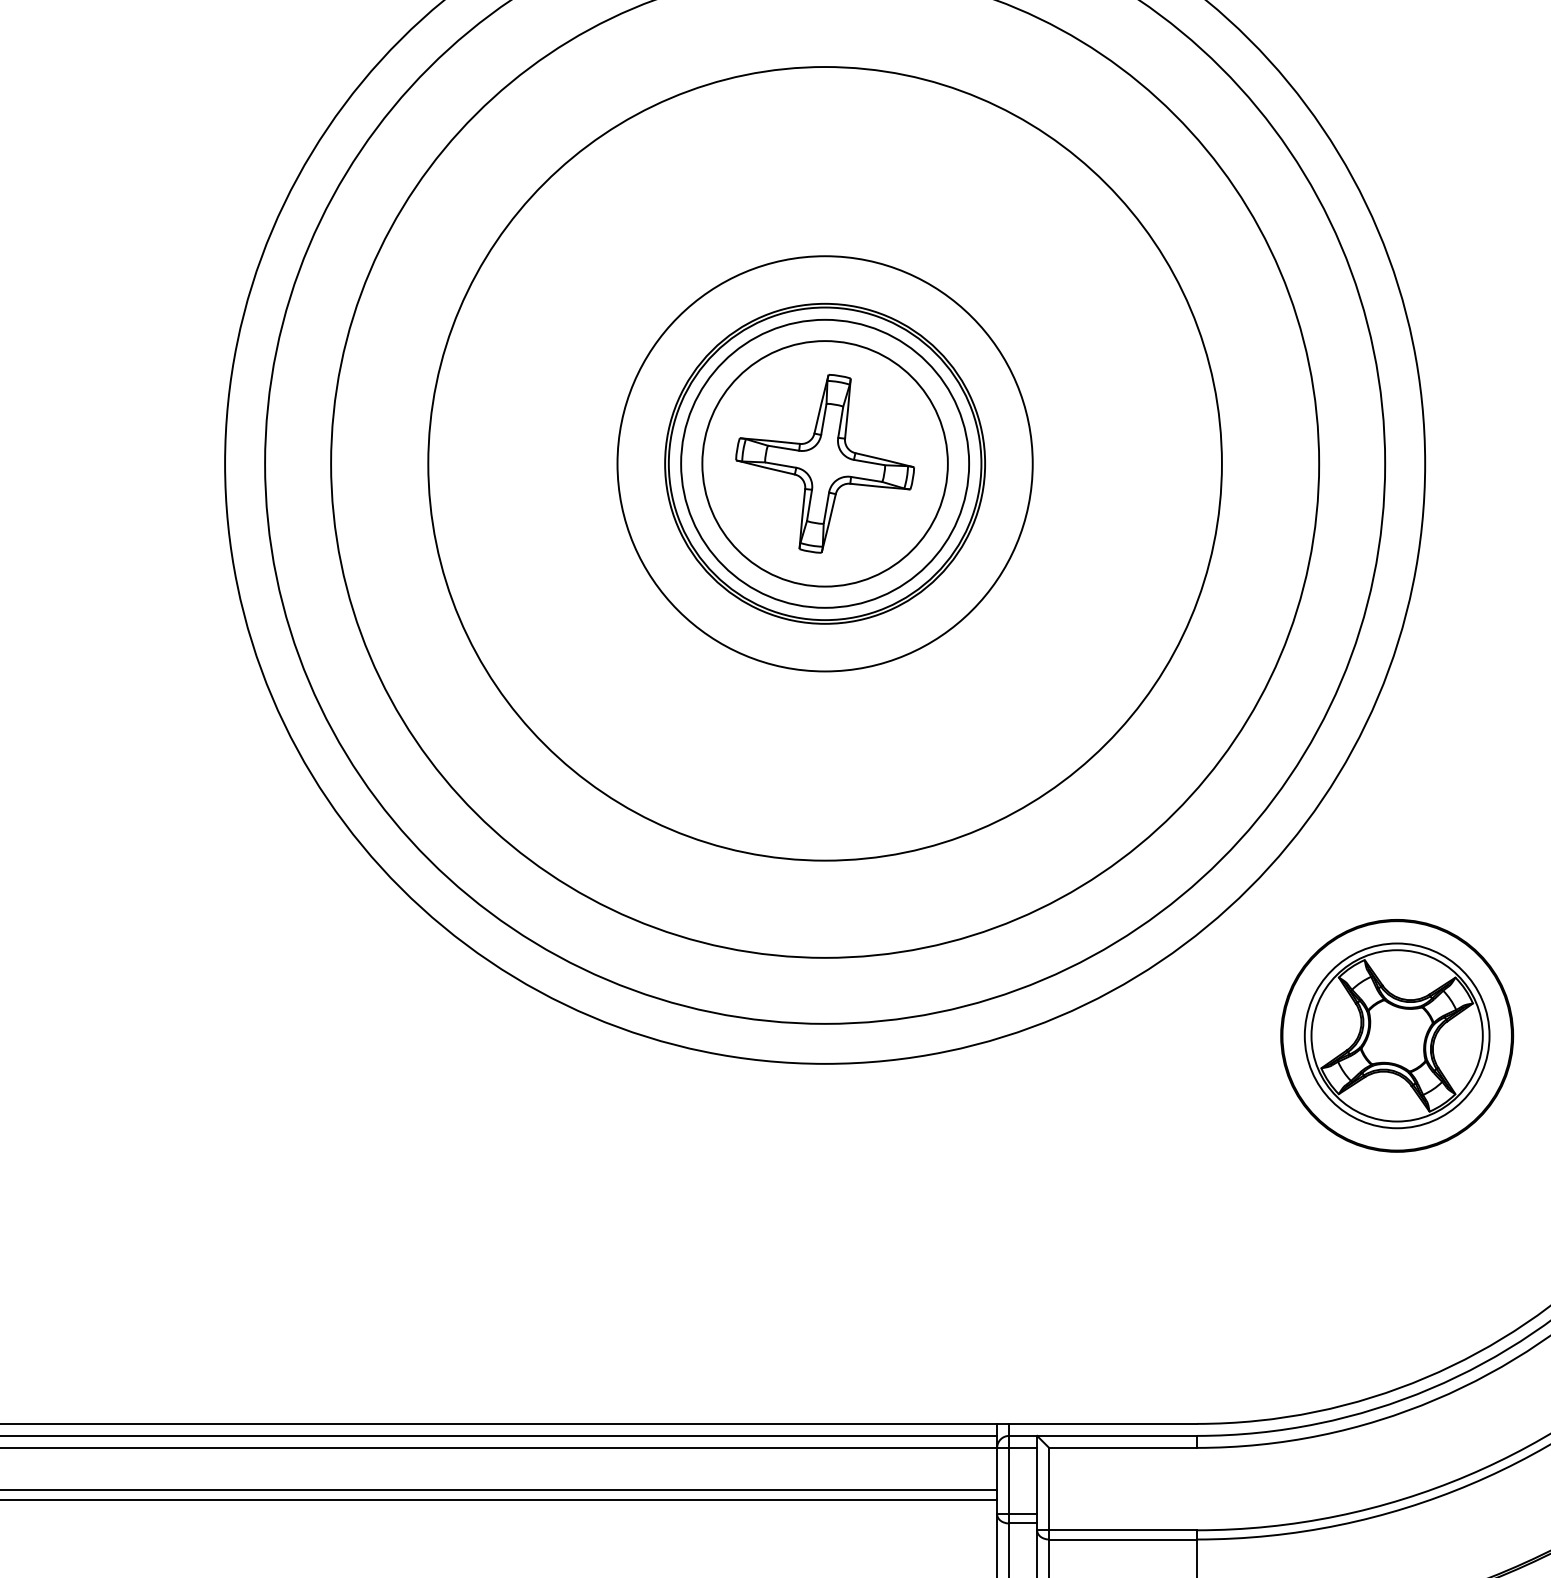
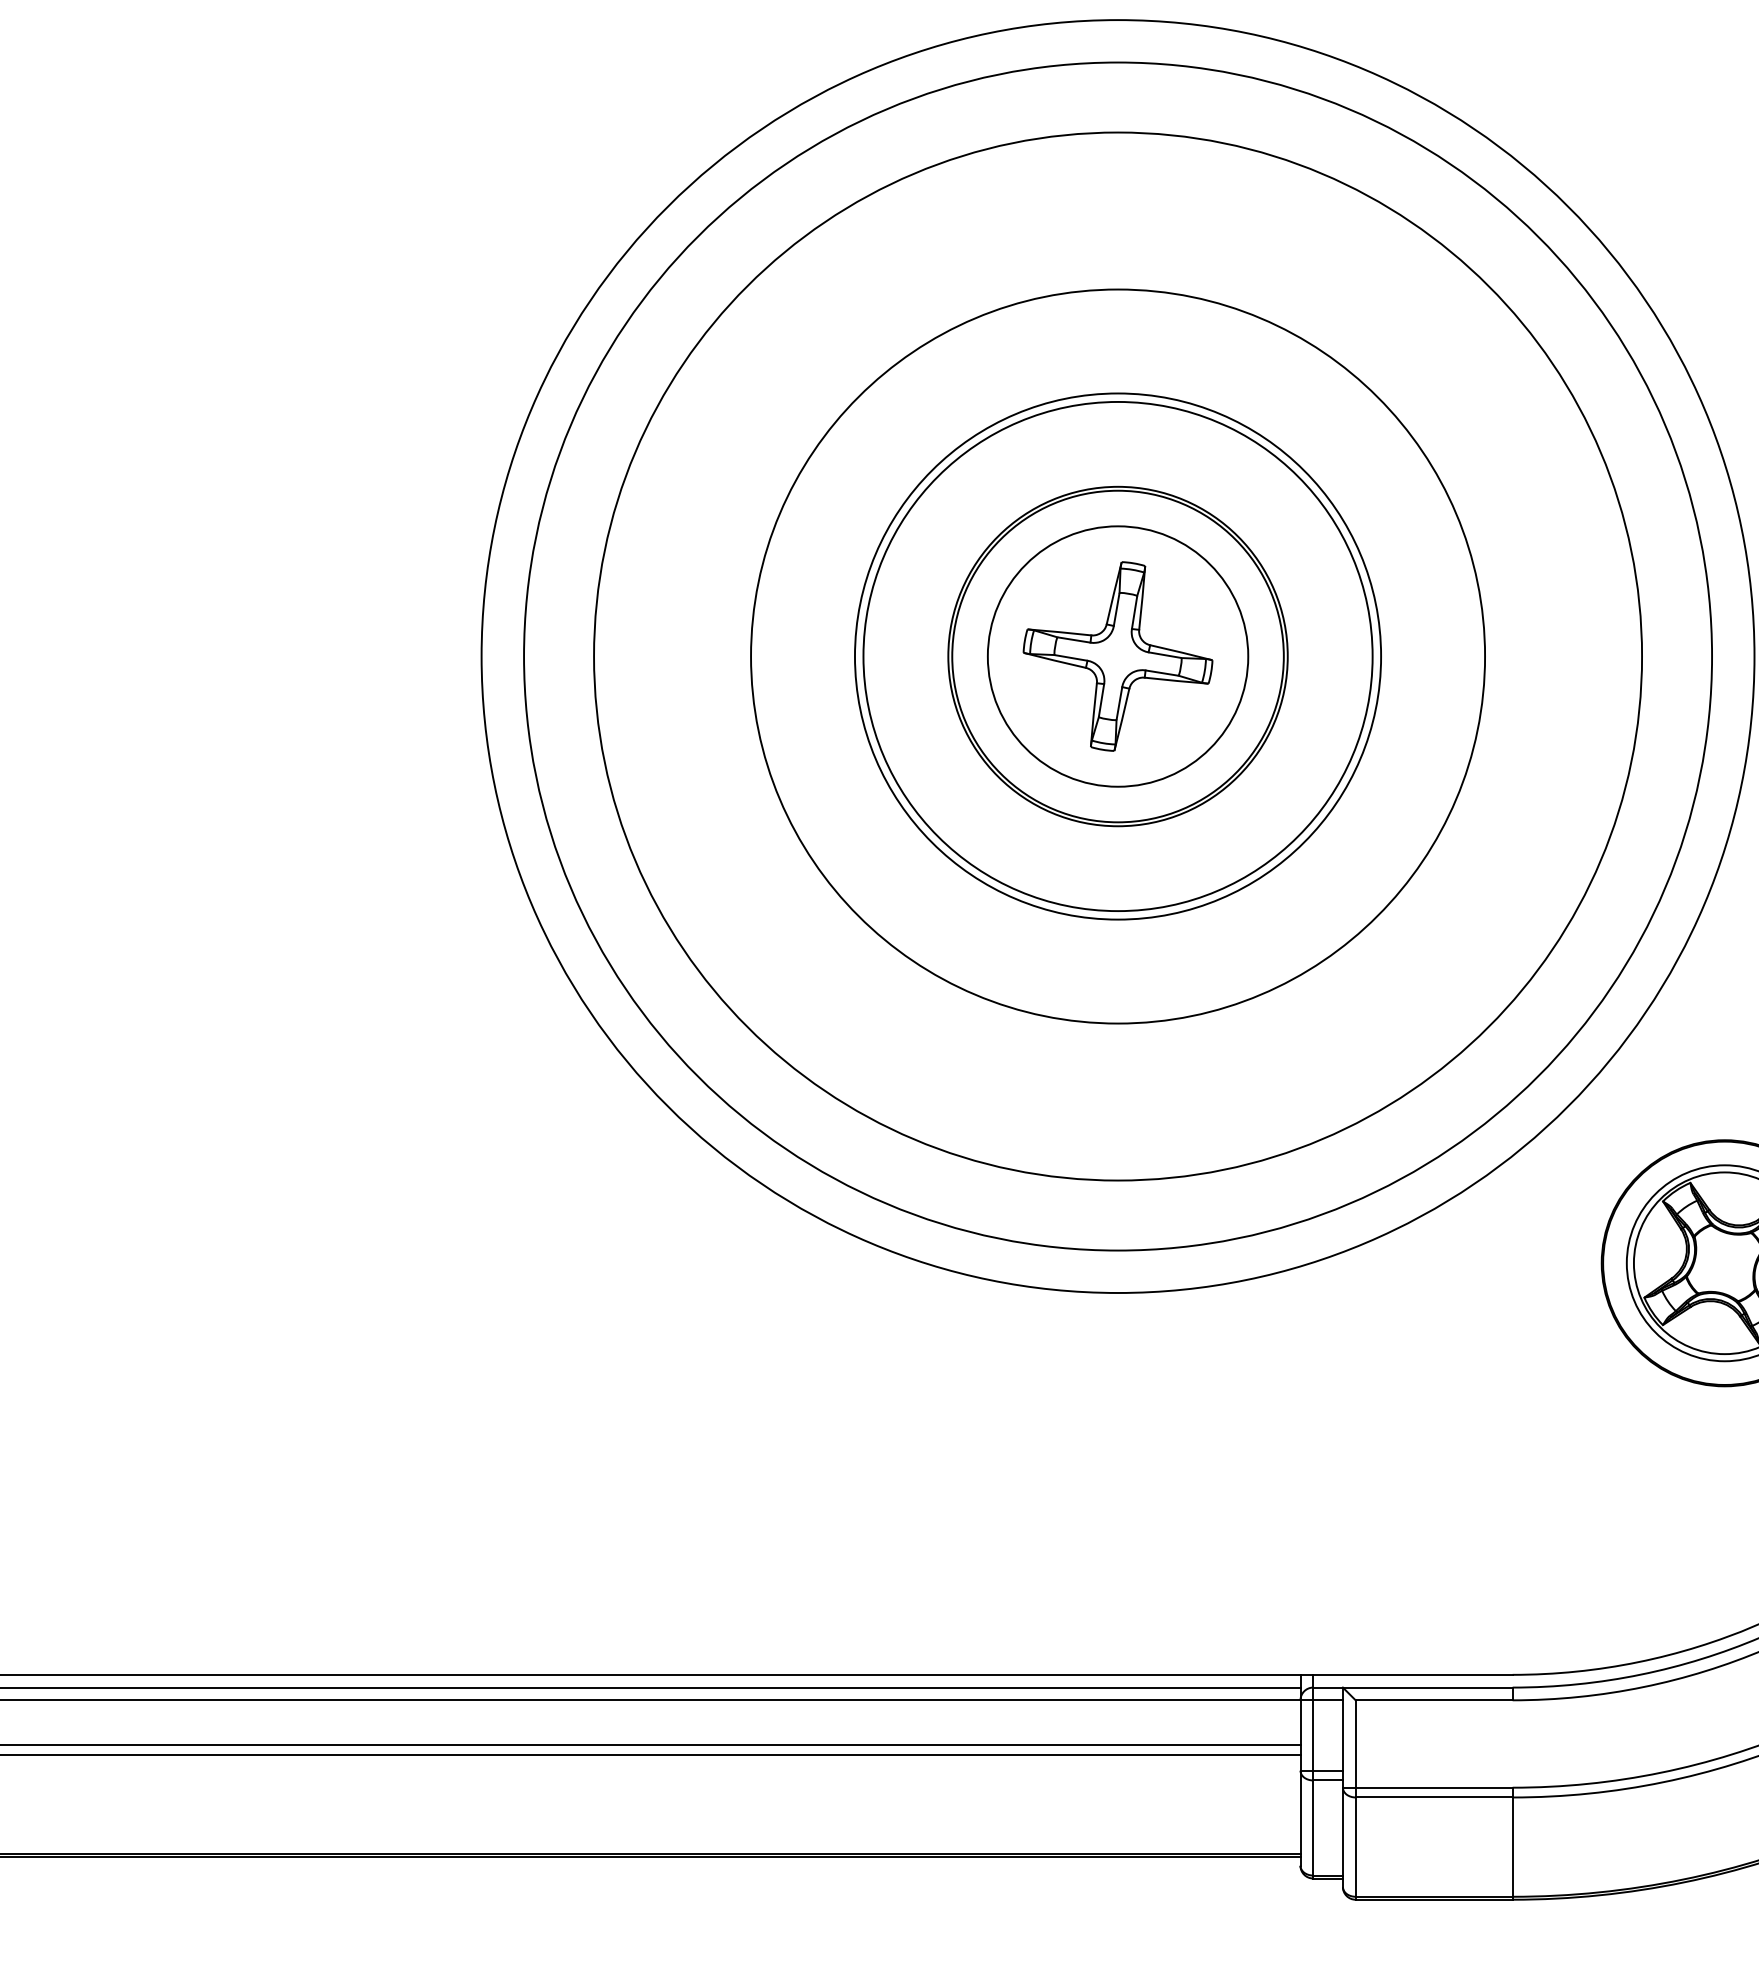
circle: (824, 463) -> (1117, 656), size x0.62
circle: (824, 463) -> (1117, 656), size x1.67
circle: (825, 463) -> (1118, 656), size x1.67

